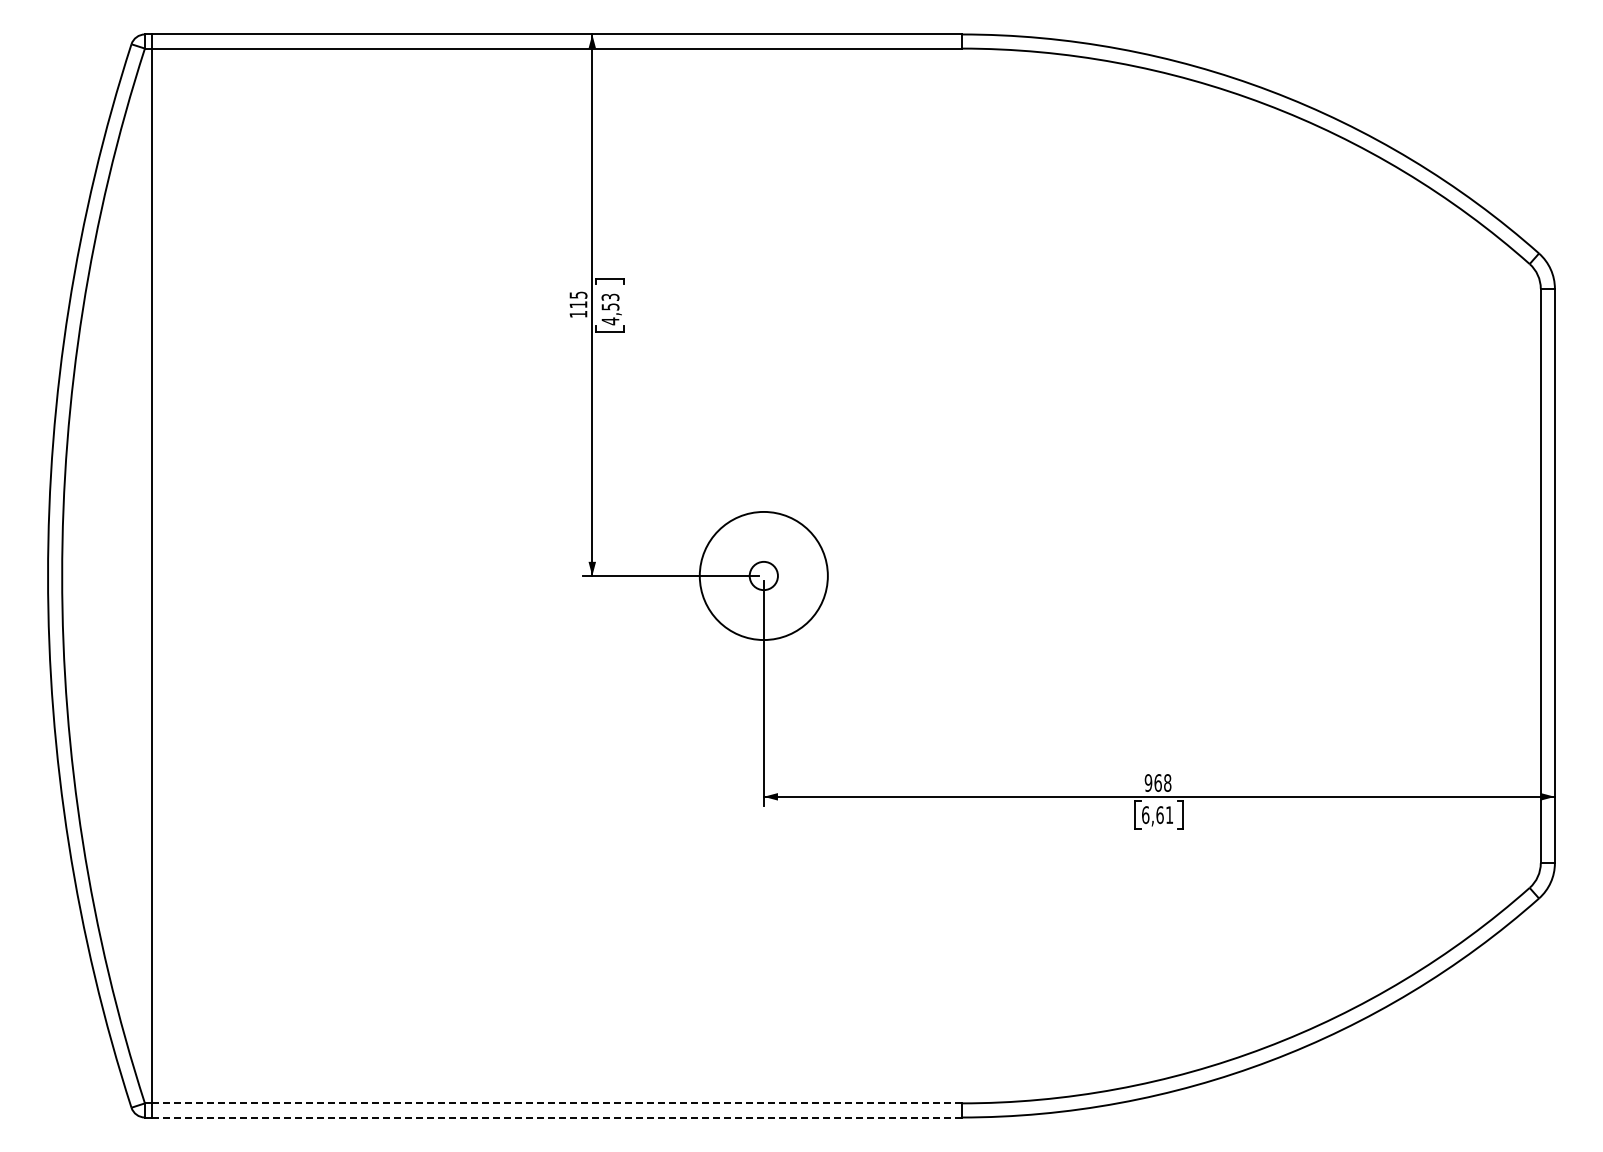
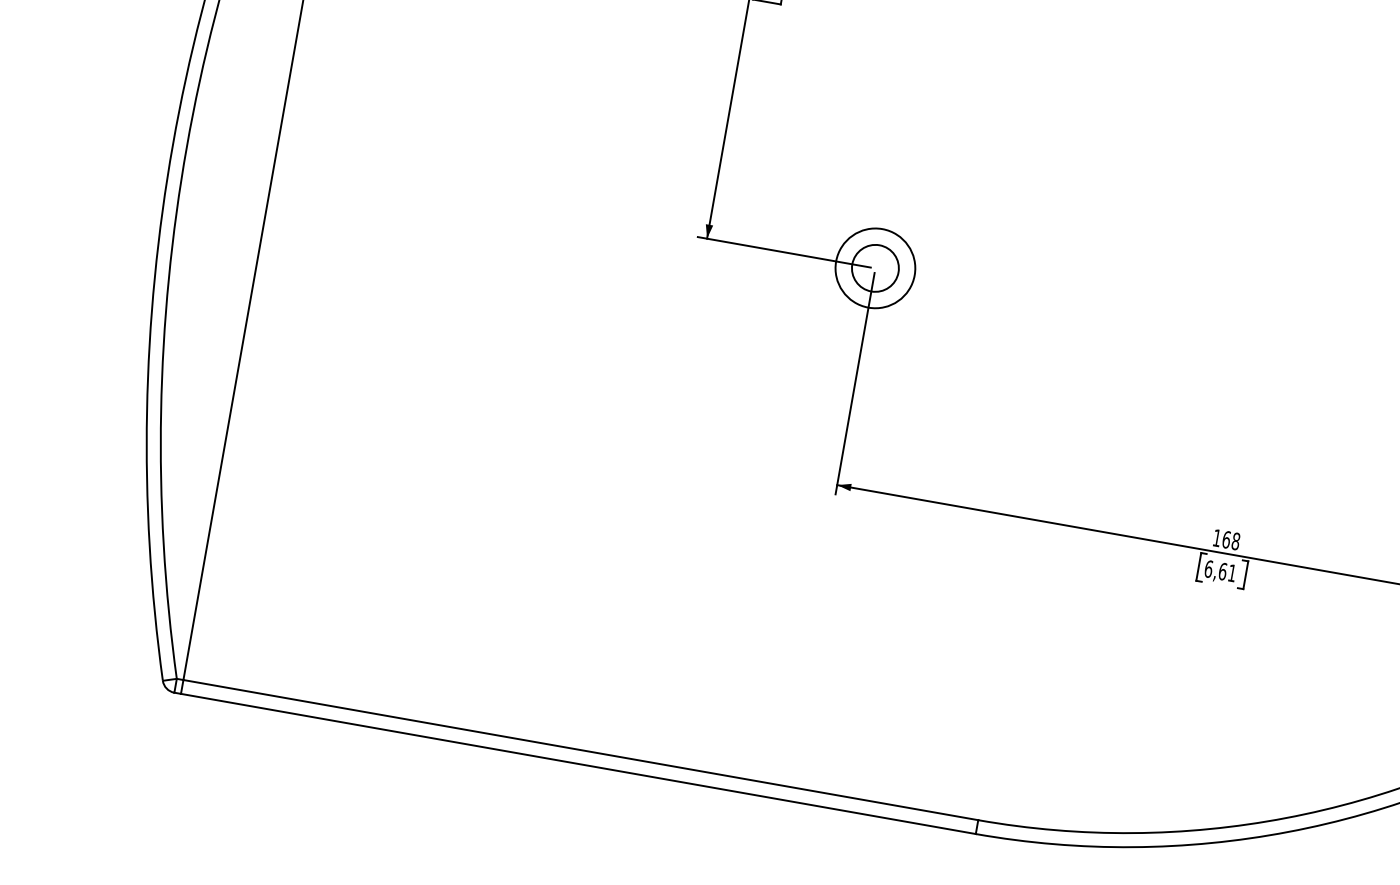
circle: (763, 575) -> (875, 267), size x0.62
circle: (763, 575) -> (875, 267), size x1.67
text: (1148, 782) -> (1217, 537), 968 -> 168
line: (556, 1103) -> (580, 750), dashed -> solid
line: (556, 1117) -> (578, 763), dashed -> solid

